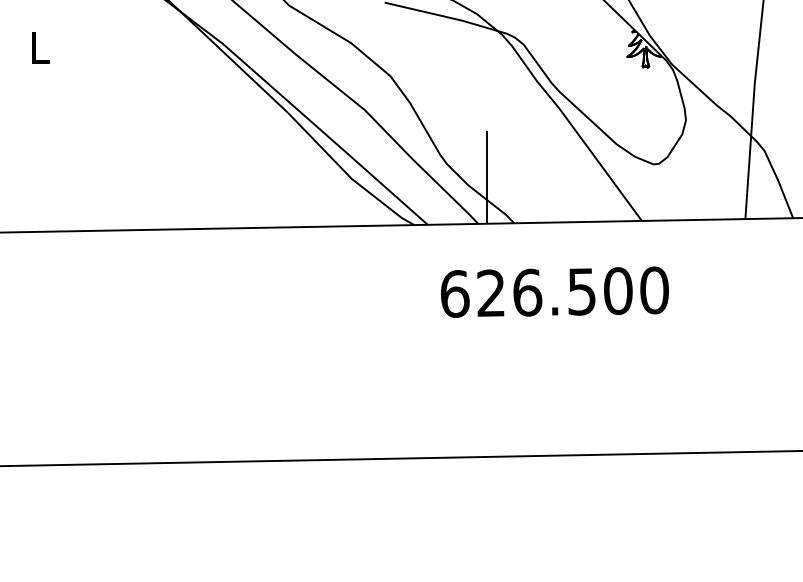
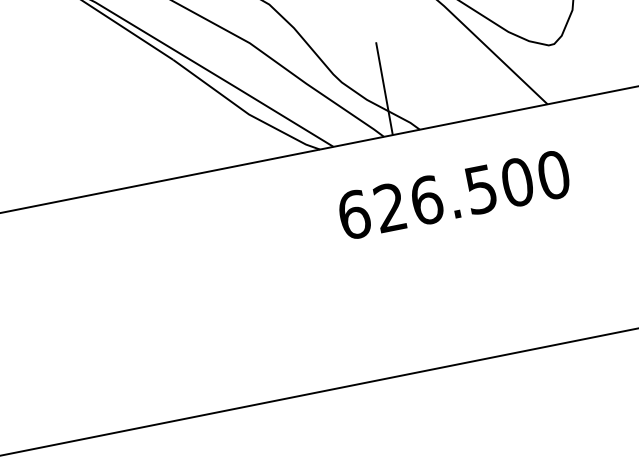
text: (554, 291) -> (453, 194), moved

